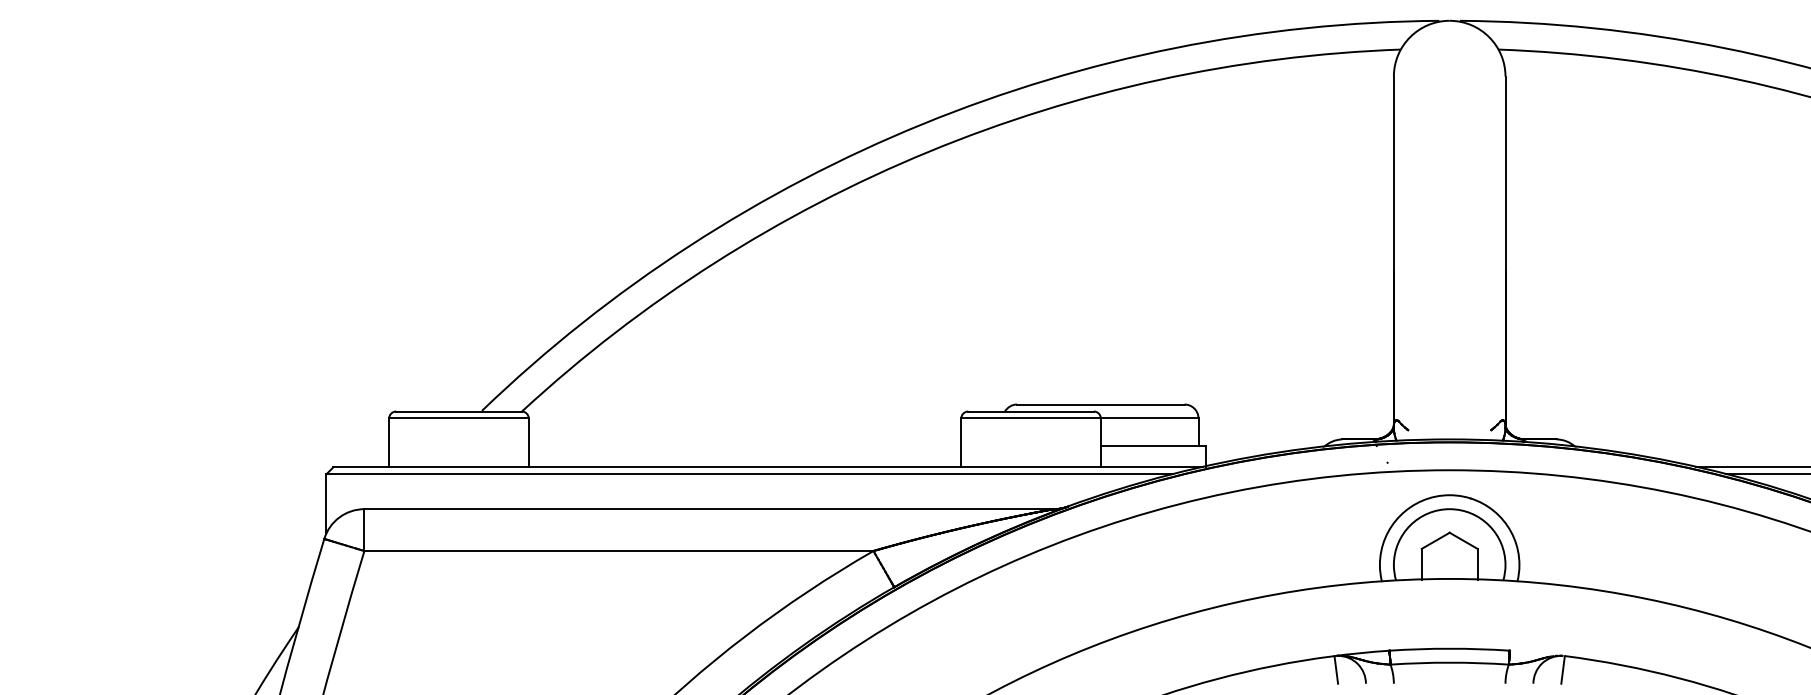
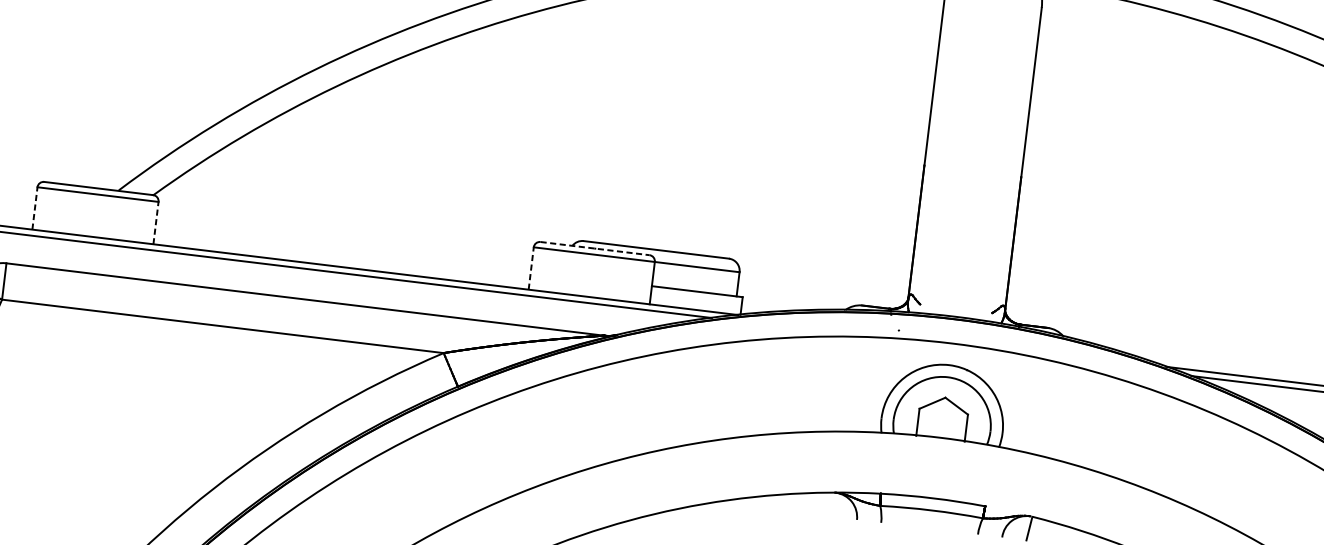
line: (1031, 411) -> (595, 248), solid -> dashed
line: (389, 442) -> (35, 208), solid -> dashed
line: (528, 442) -> (155, 222), solid -> dashed
line: (961, 442) -> (531, 268), solid -> dashed
line: (1336, 669) -> (832, 504), removed

